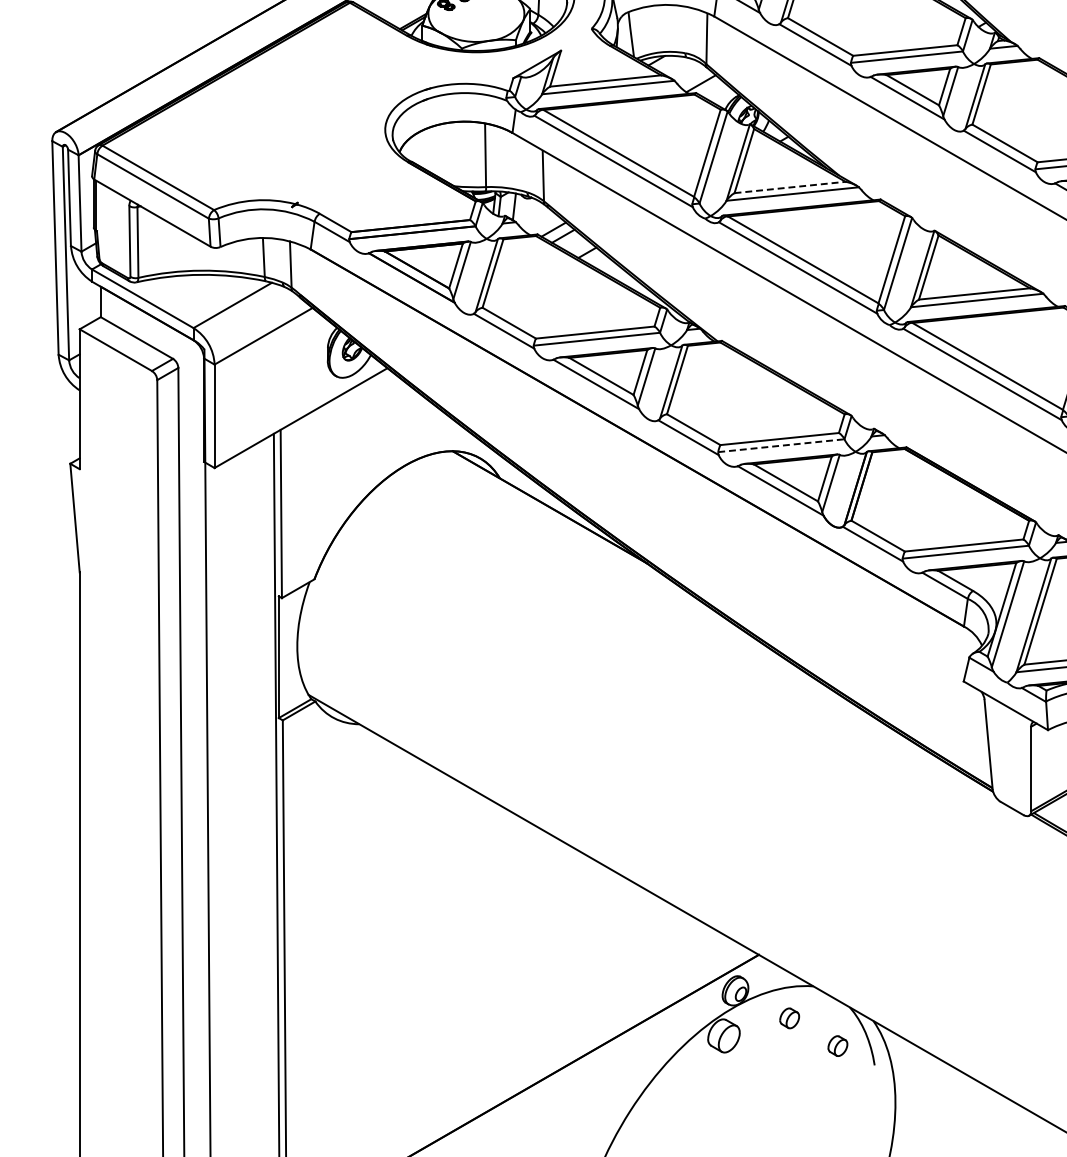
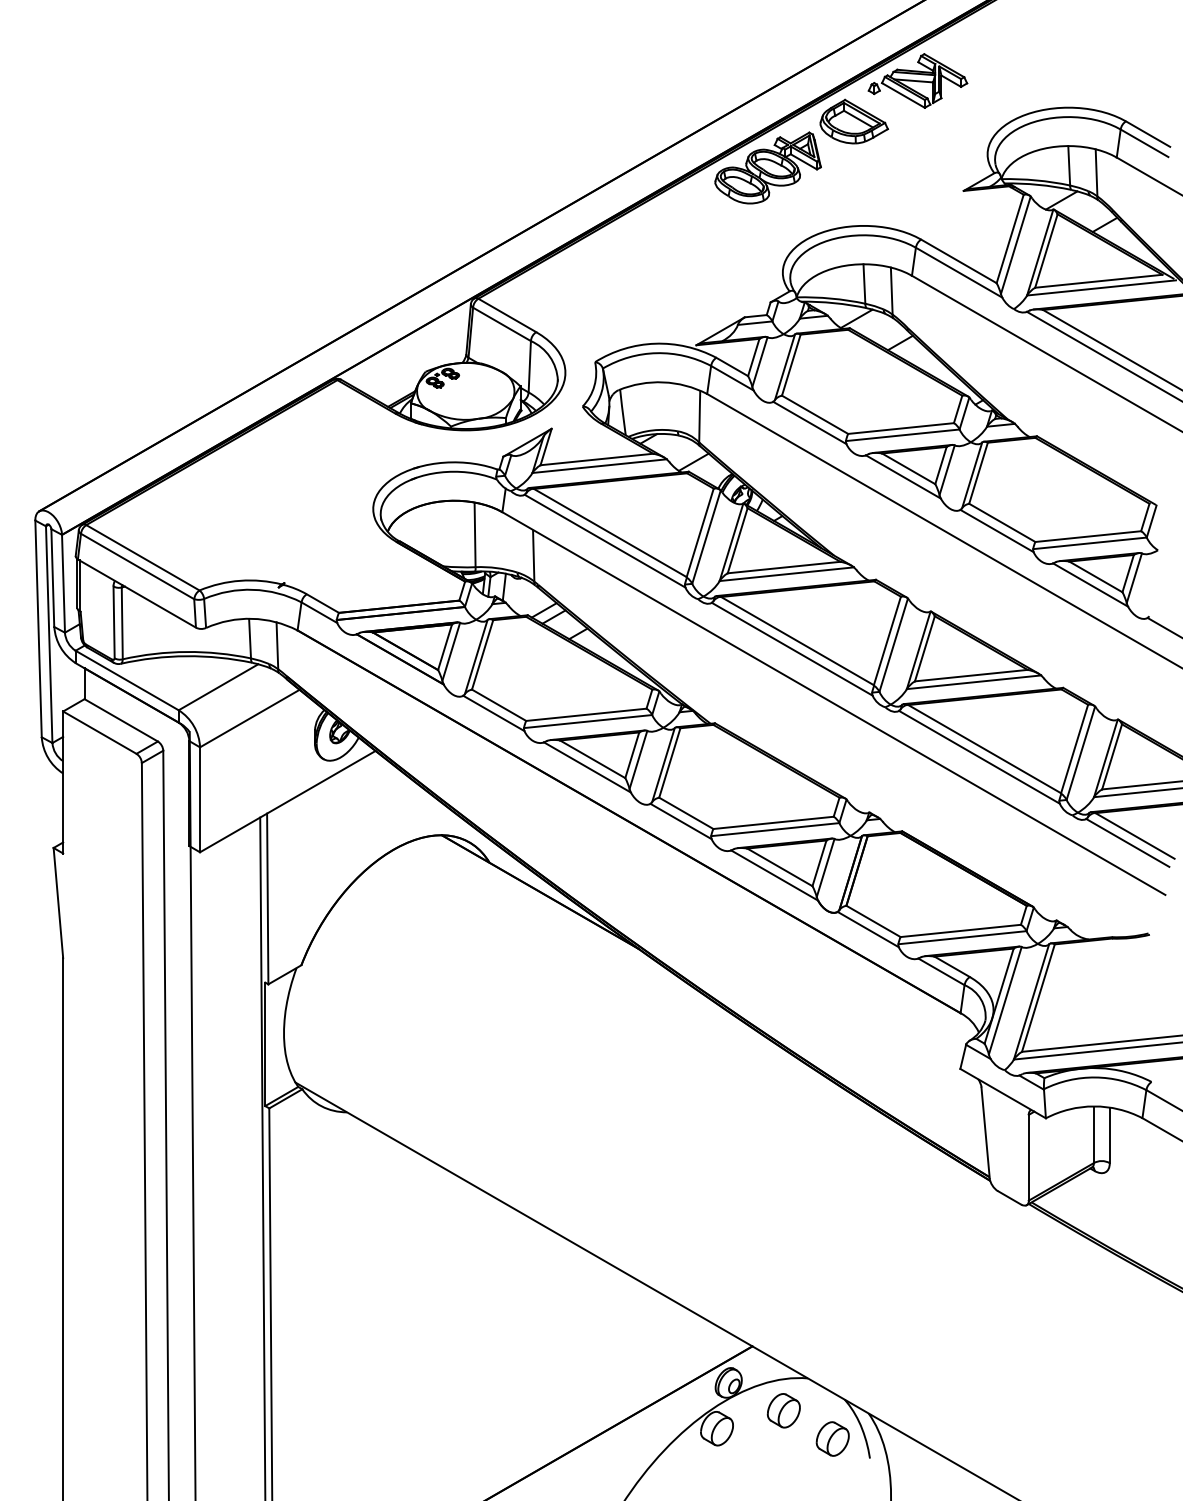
line: (790, 187) -> (784, 567), dashed -> solid
line: (781, 445) -> (775, 829), dashed -> solid
part: (789, 1018) -> (783, 1410), size x1.67
part: (837, 1045) -> (832, 1438), size x1.67

